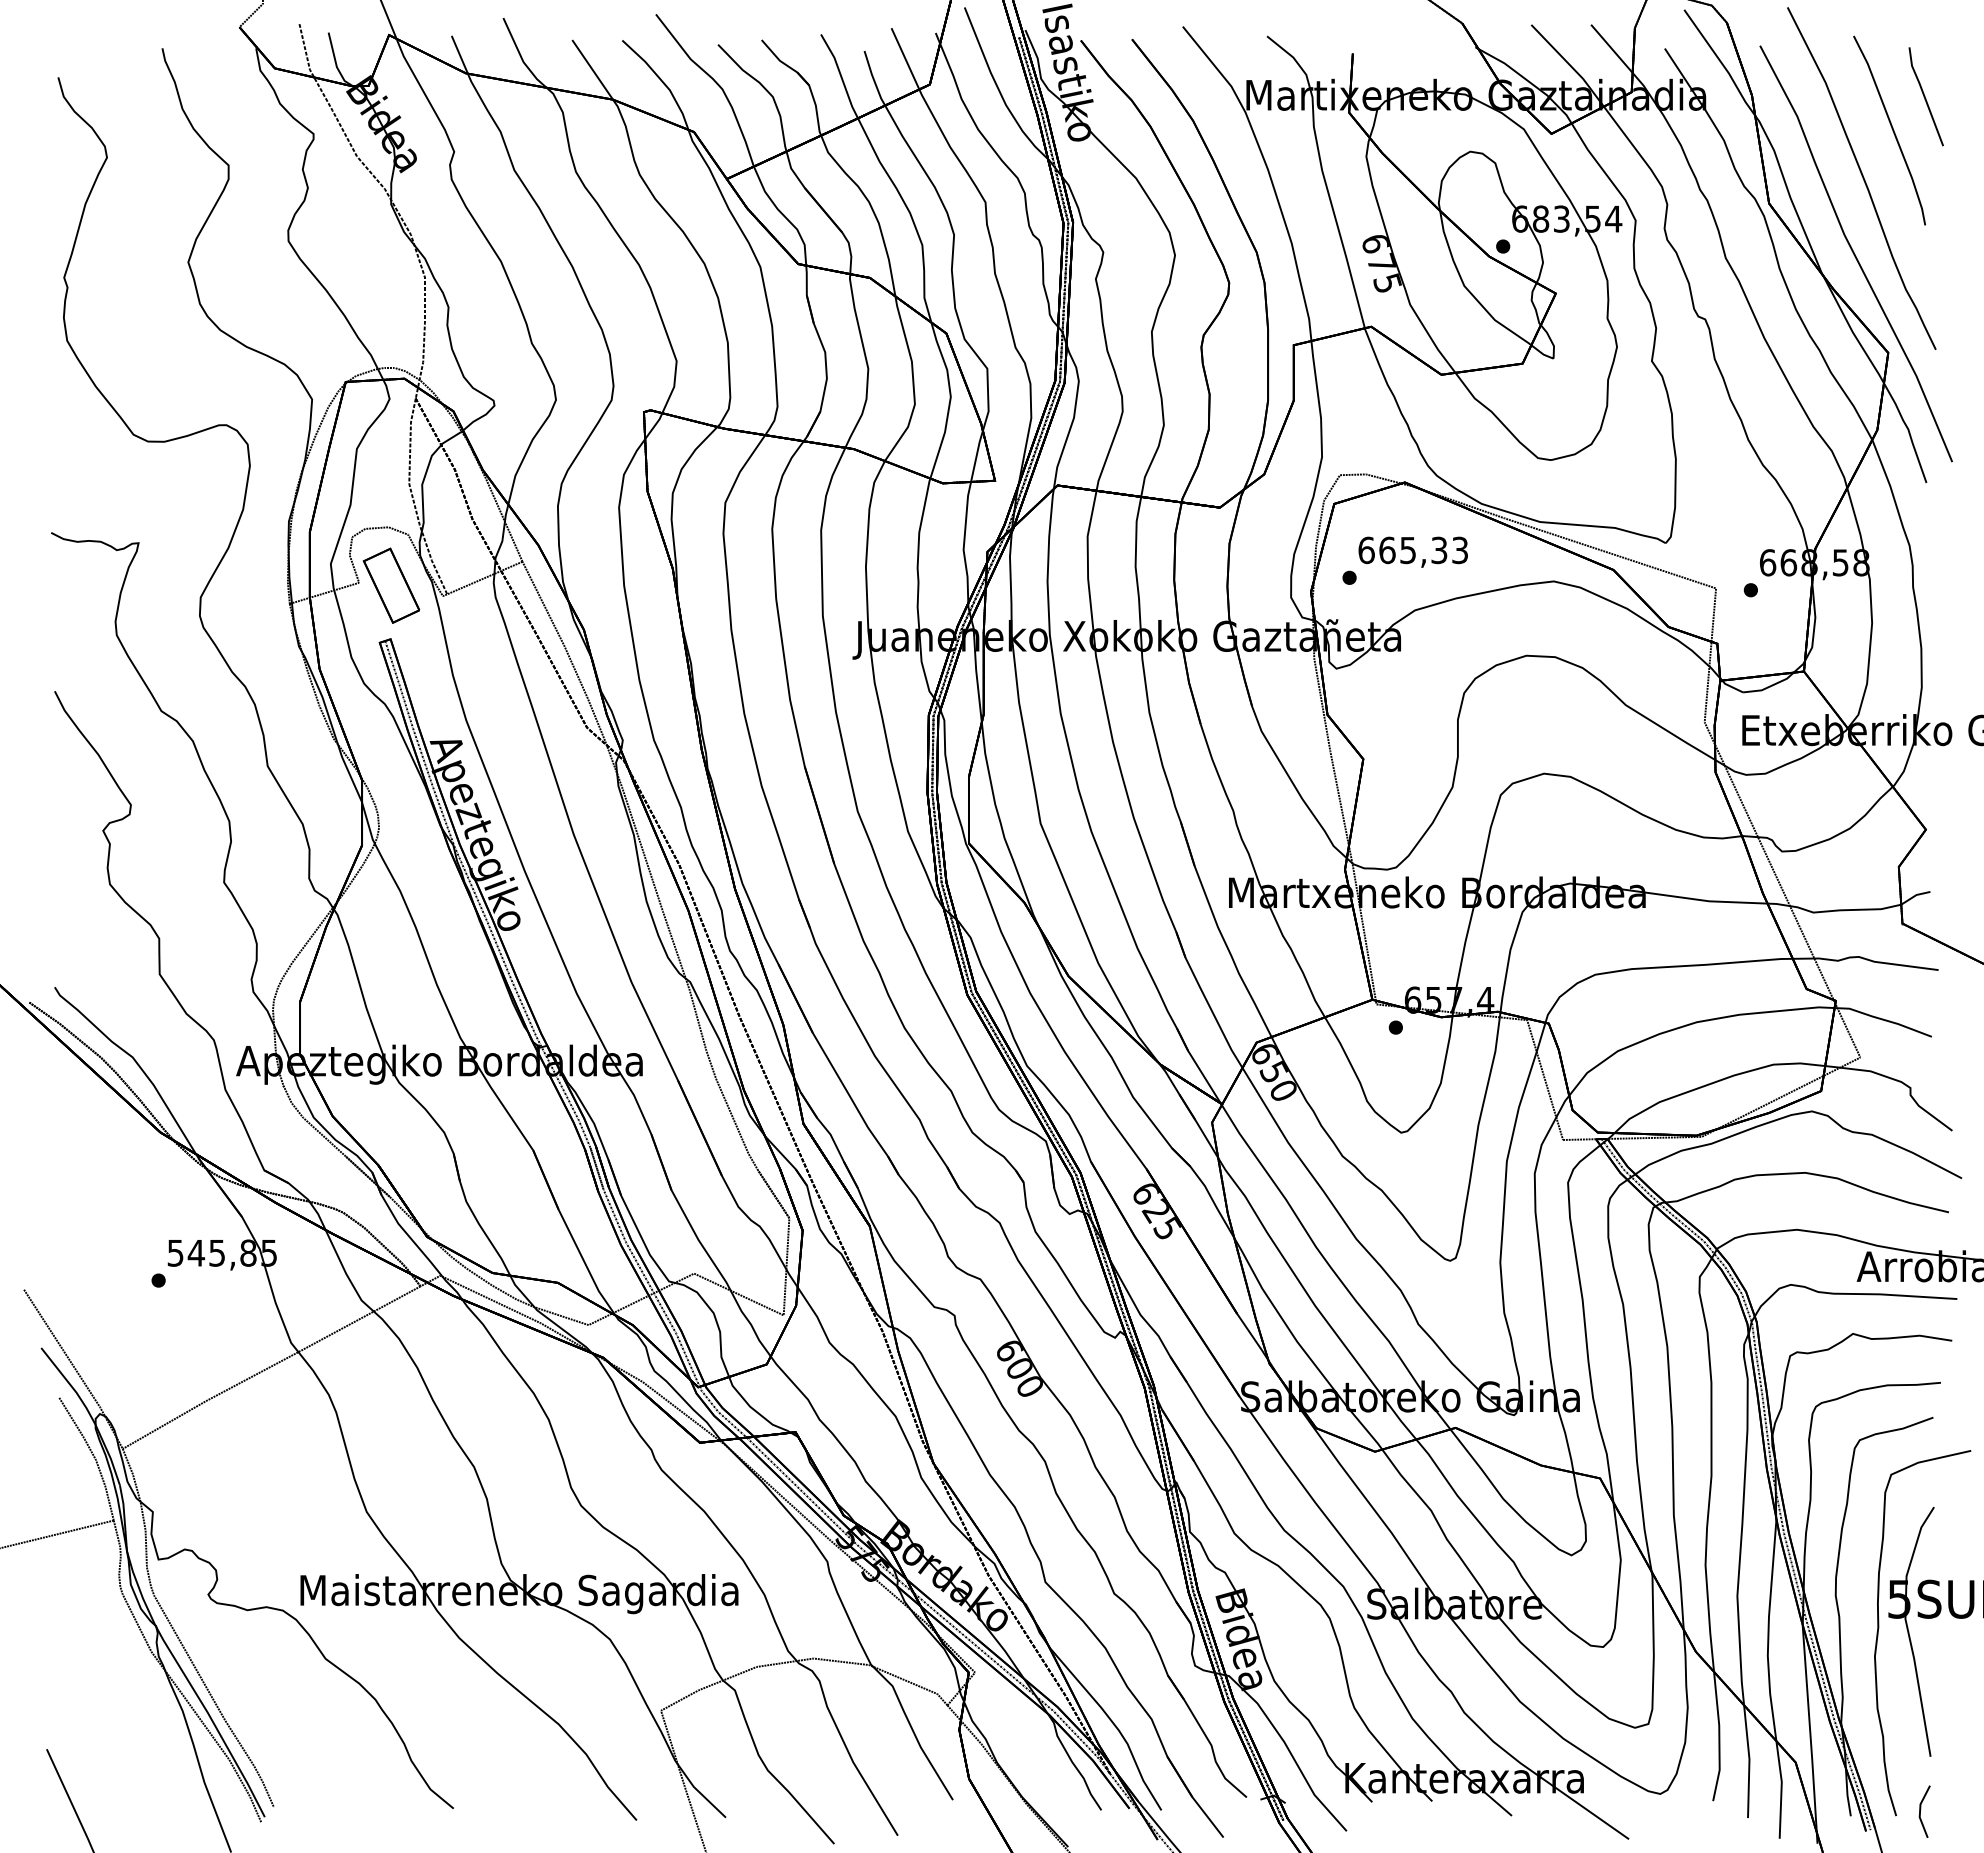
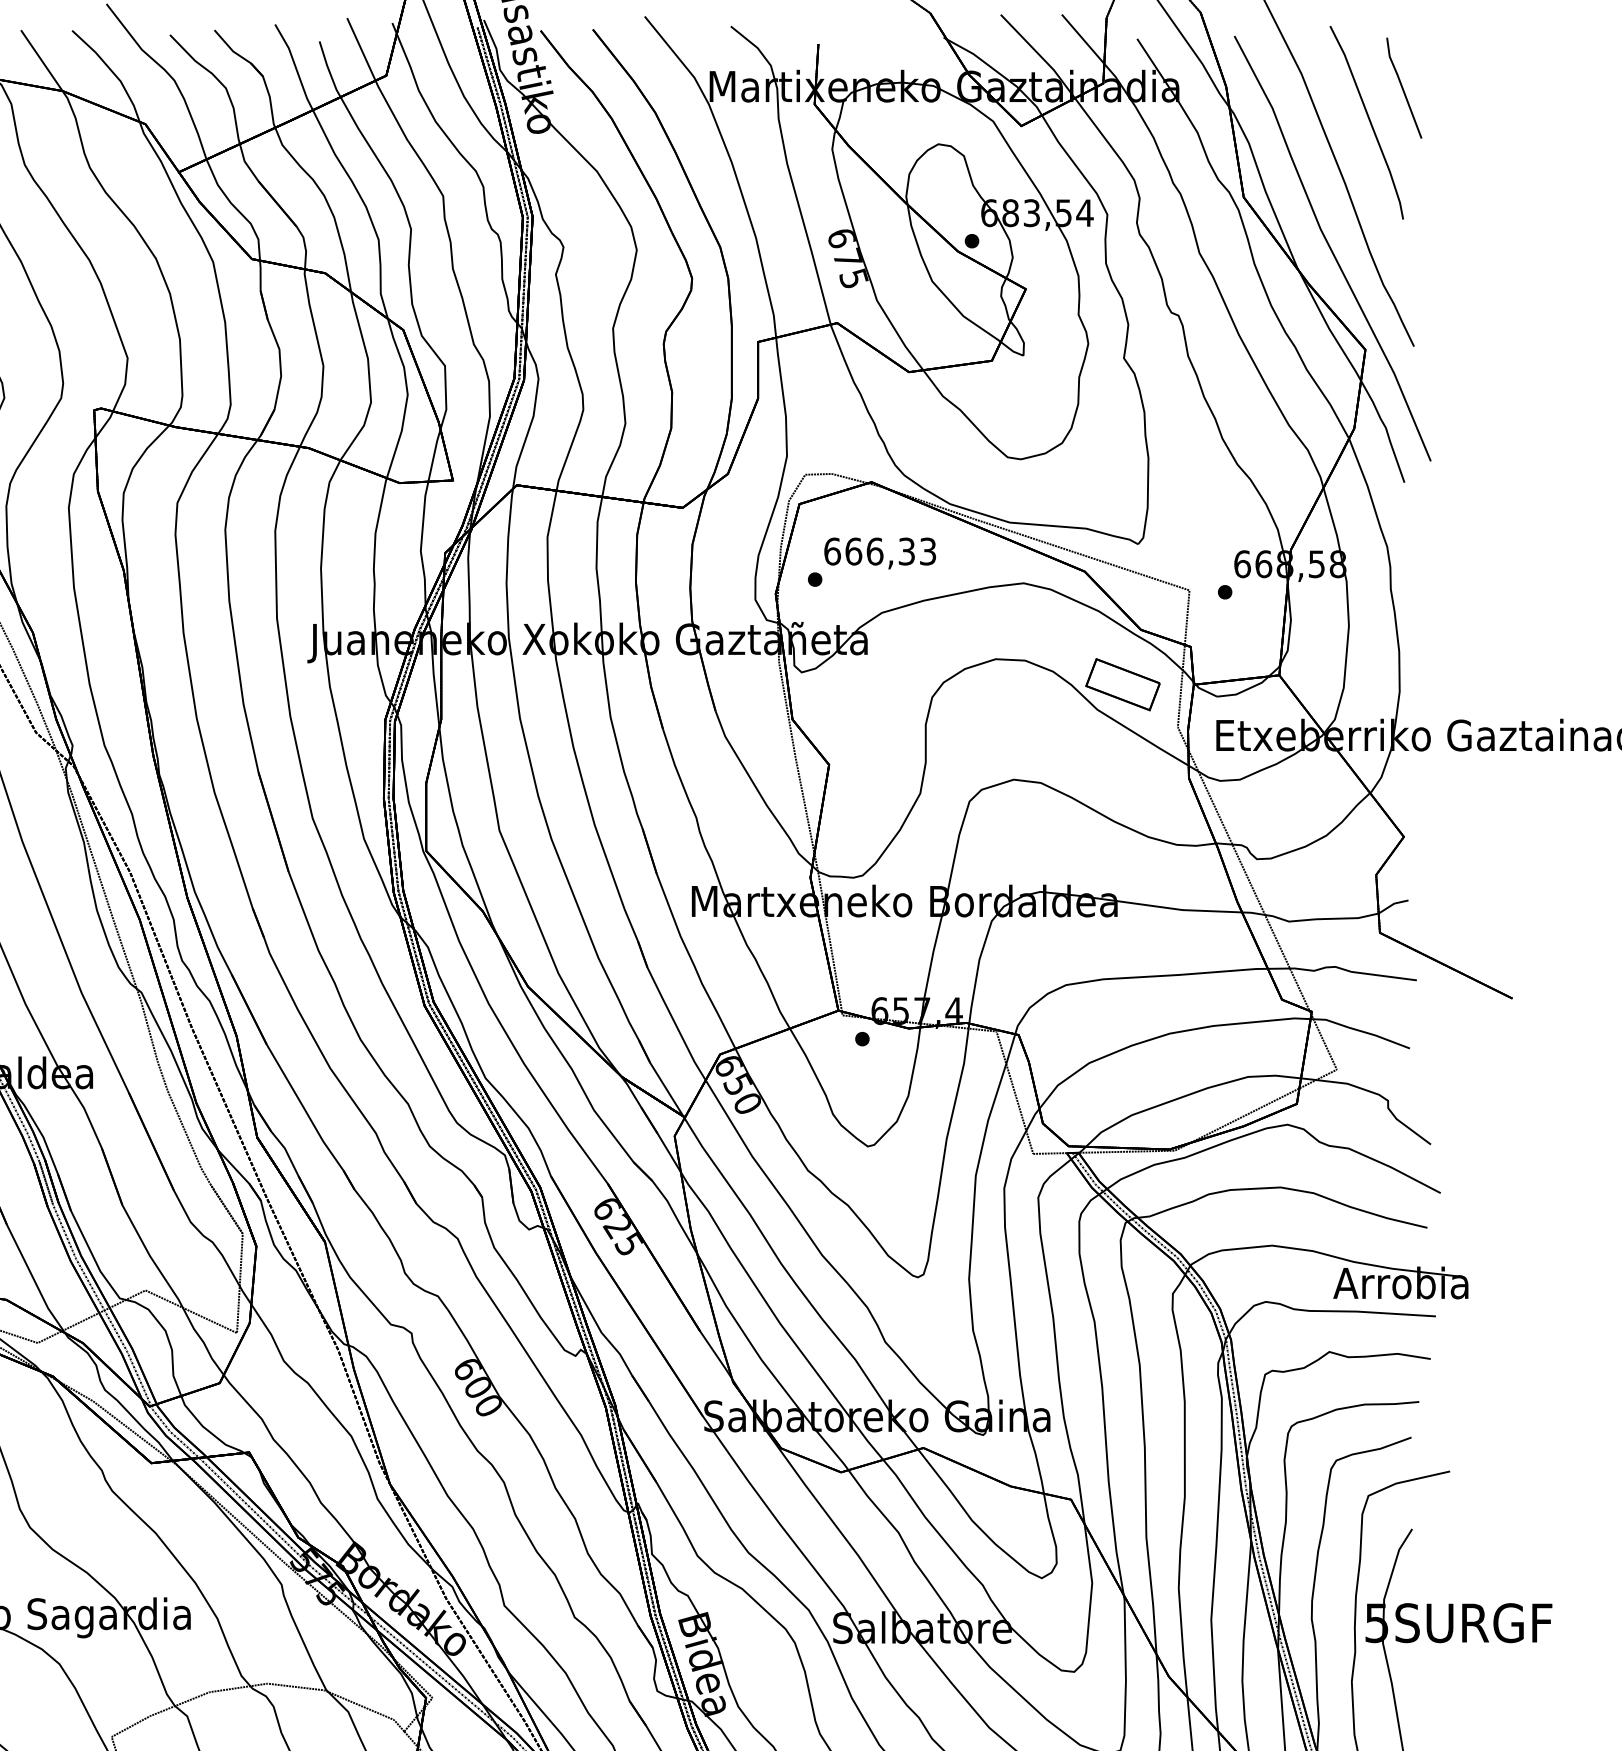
text: (1408, 550) -> (875, 551), 665,33 -> 666,33
part: (1650, 680) -> (1122, 684), added

